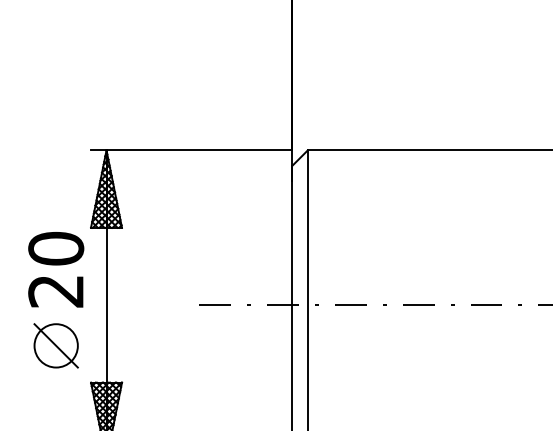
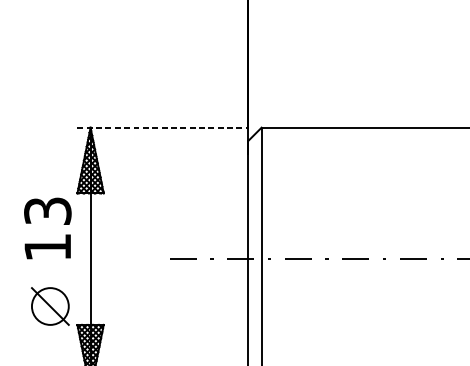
line: (191, 150) -> (162, 127), solid -> dashed
text: (56, 269) -> (48, 228), 20 -> 13
part: (55, 345) -> (49, 306), moved

